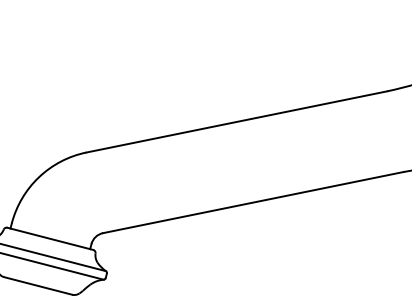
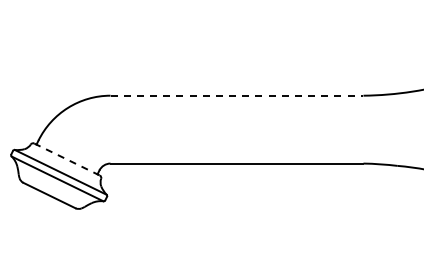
line: (237, 121) -> (237, 95), solid -> dashed
line: (50, 238) -> (67, 159), solid -> dashed

